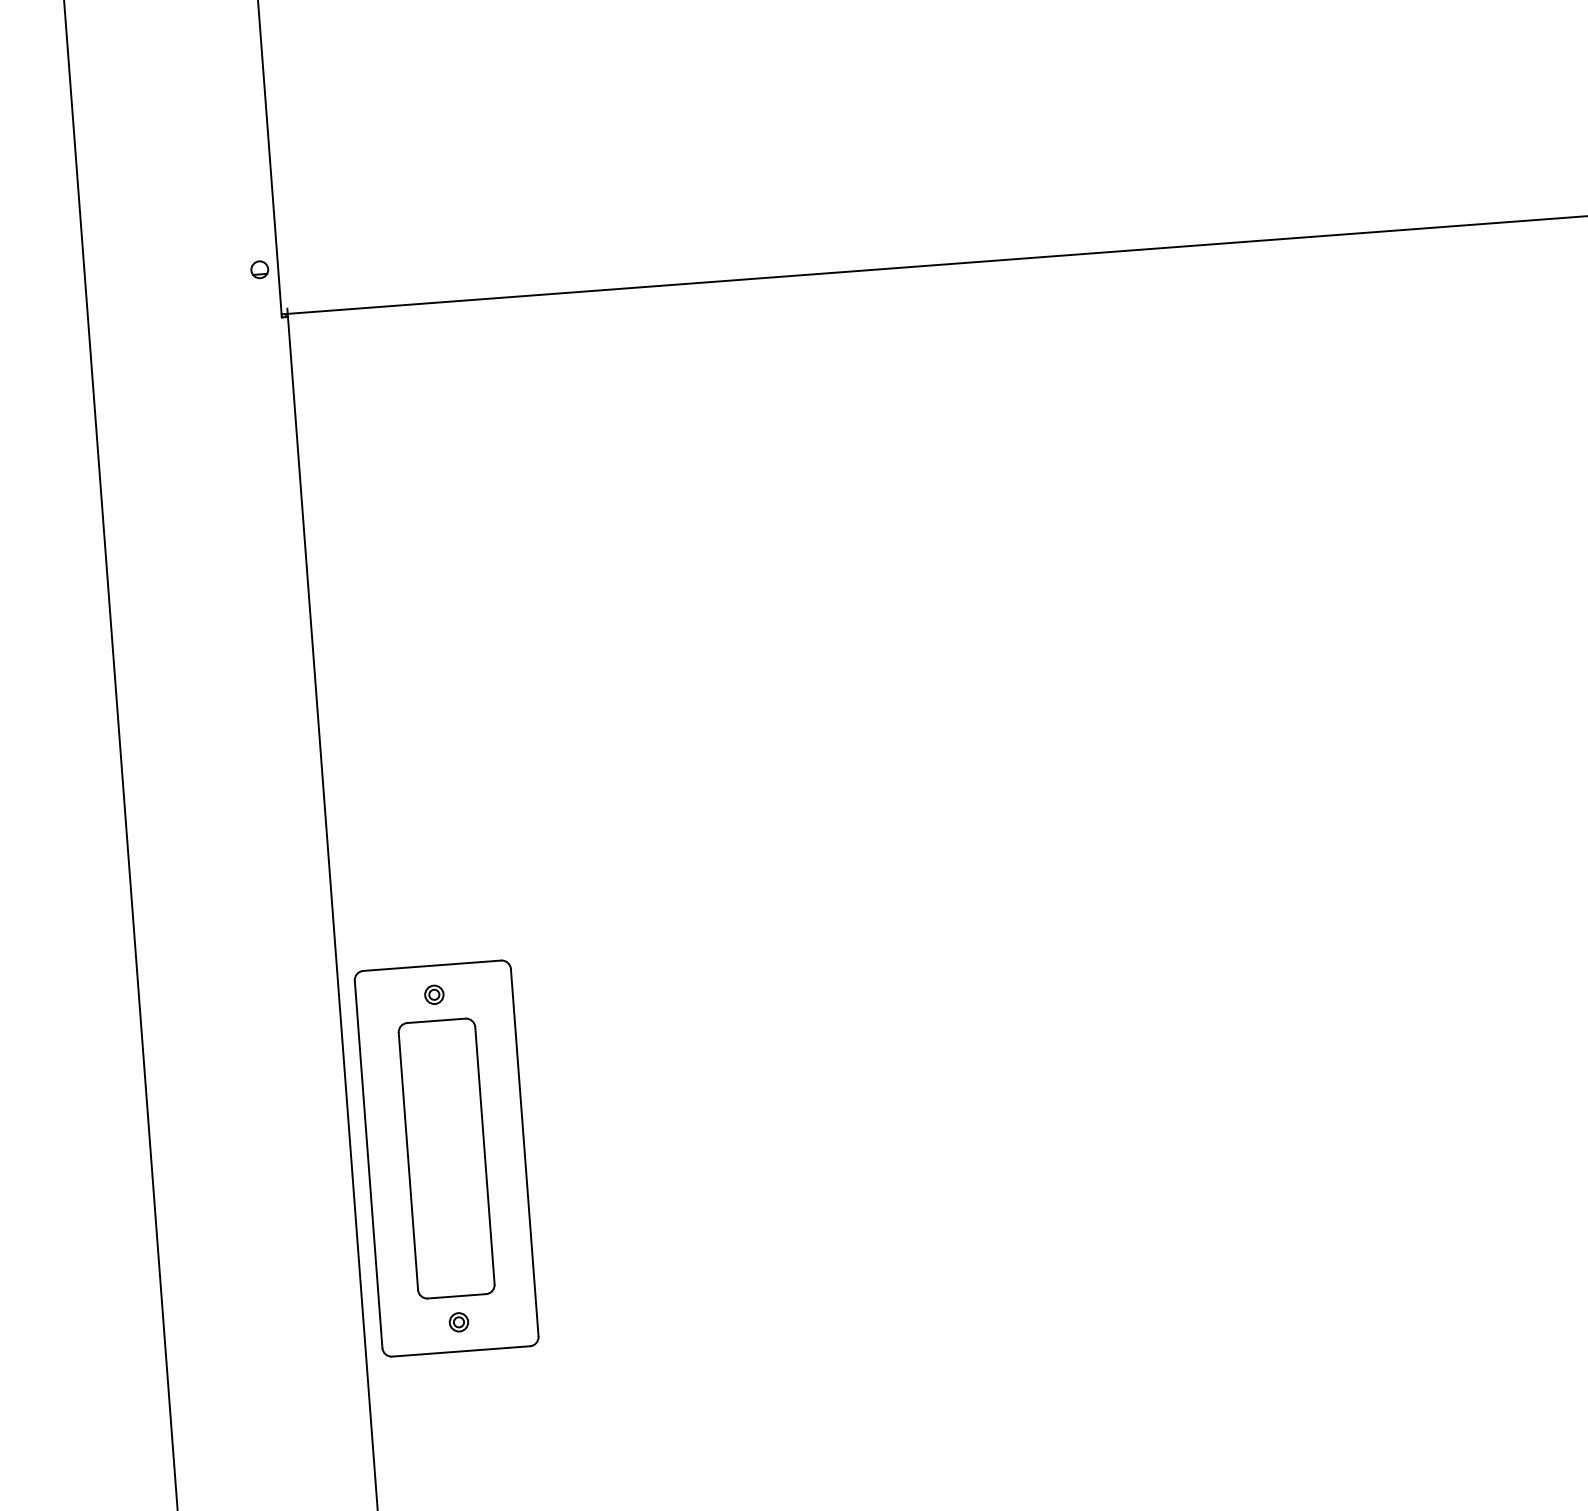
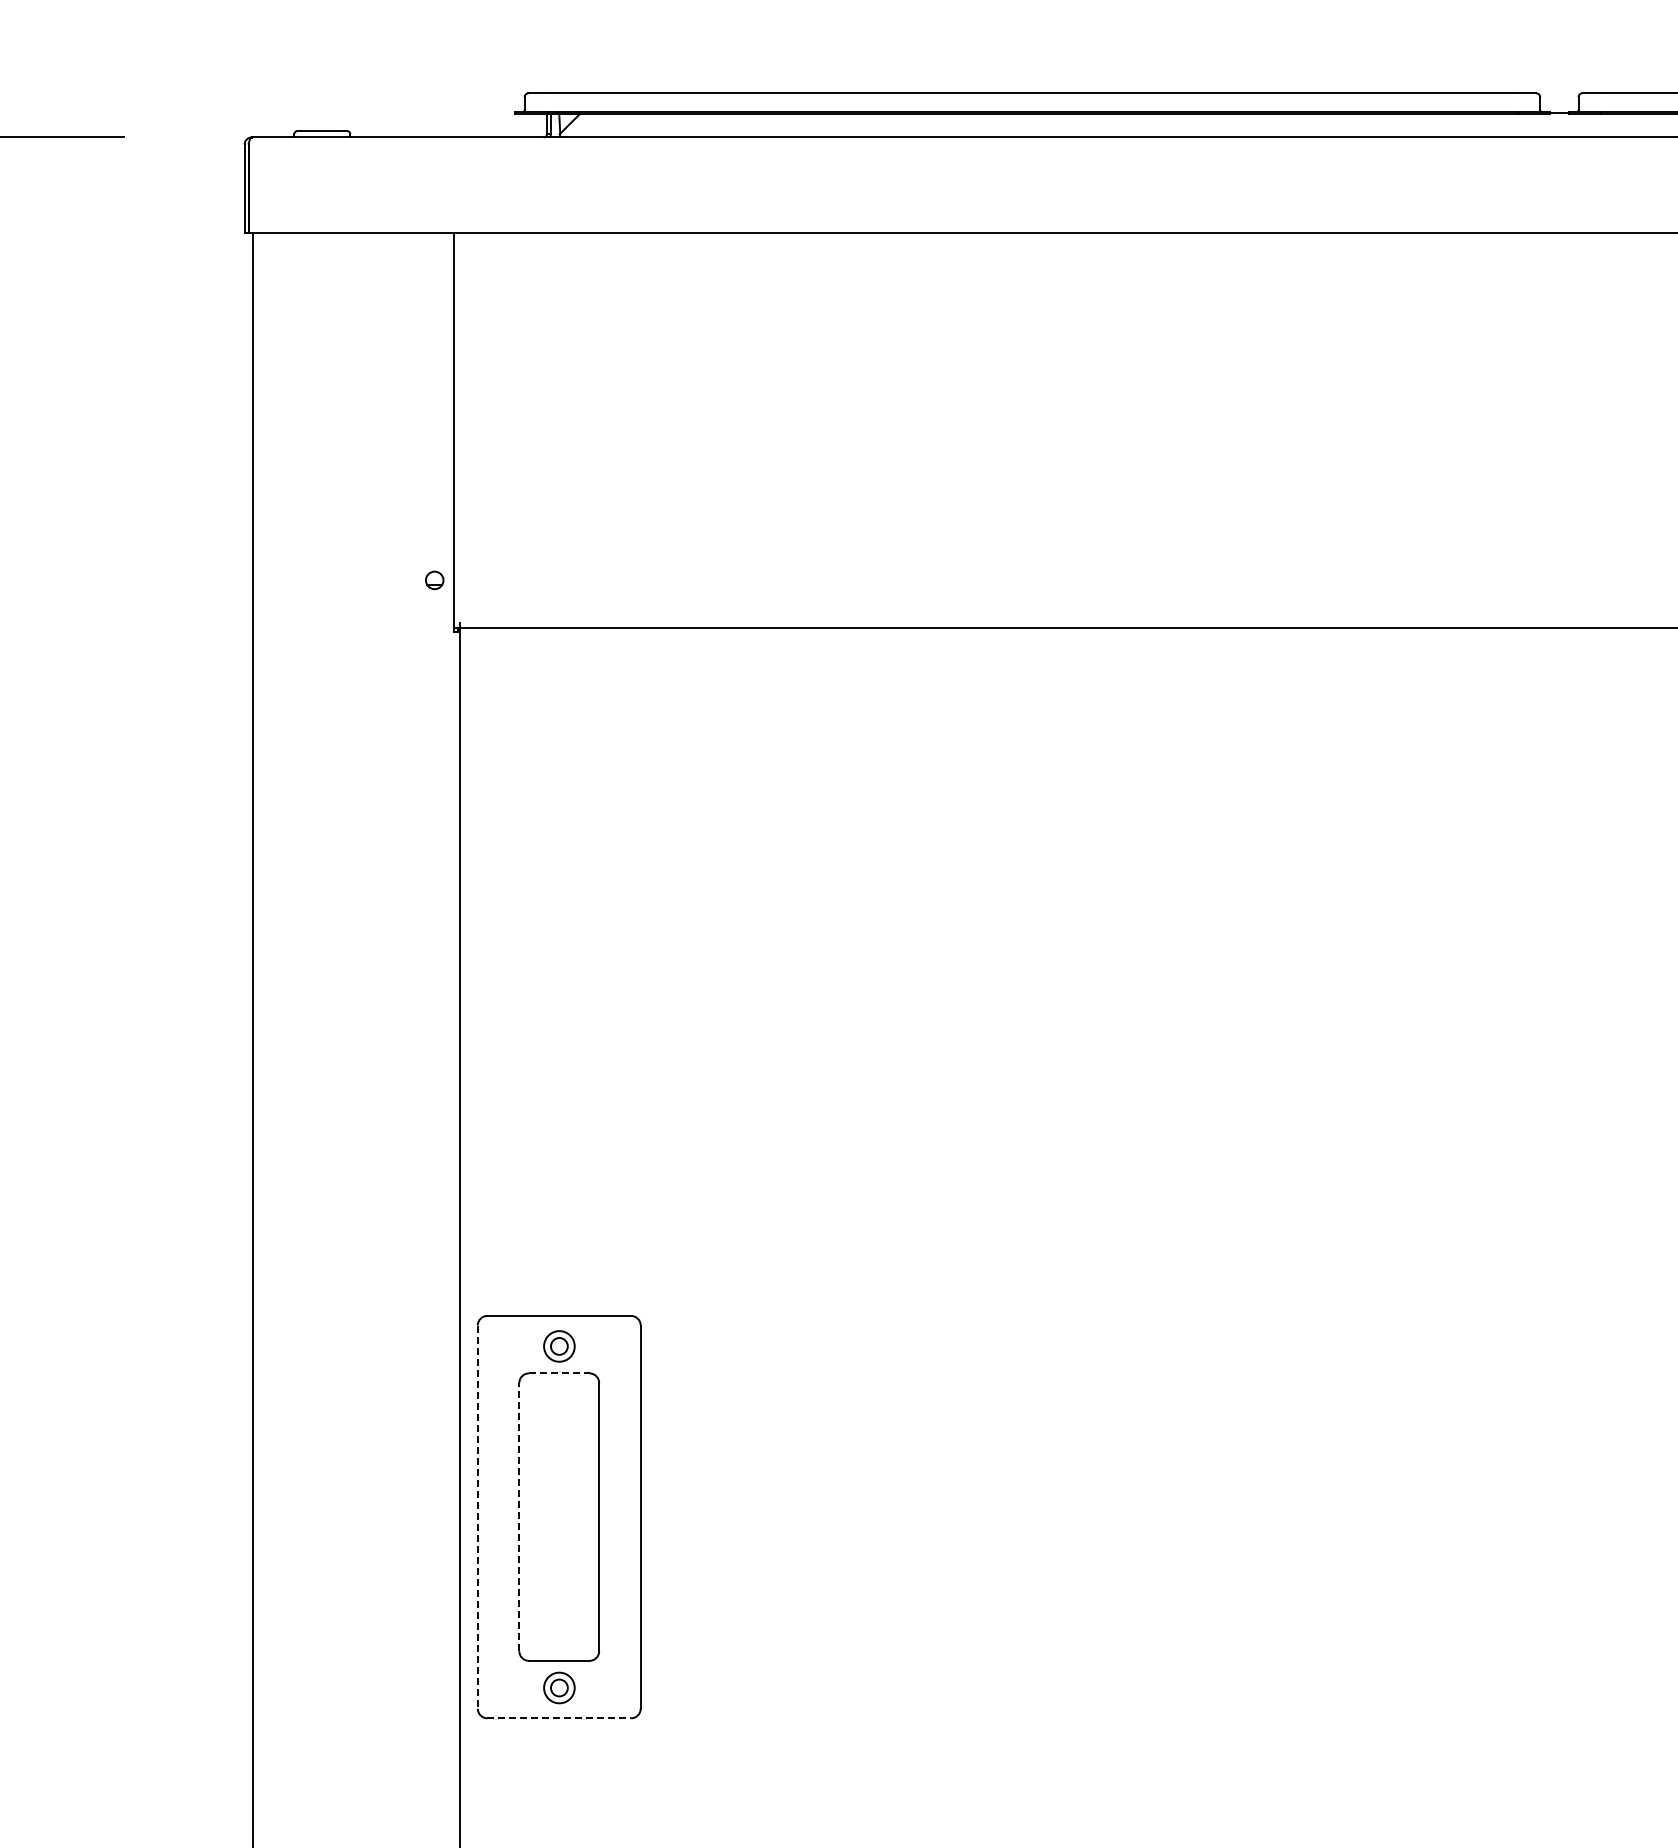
part: (433, 994) -> (558, 1345), size x1.6
line: (436, 1020) -> (559, 1373), solid -> dashed
line: (408, 1160) -> (519, 1516), solid -> dashed
line: (368, 1164) -> (477, 1517), solid -> dashed
part: (458, 1321) -> (558, 1687), size x1.6
line: (461, 1351) -> (559, 1718), solid -> dashed

